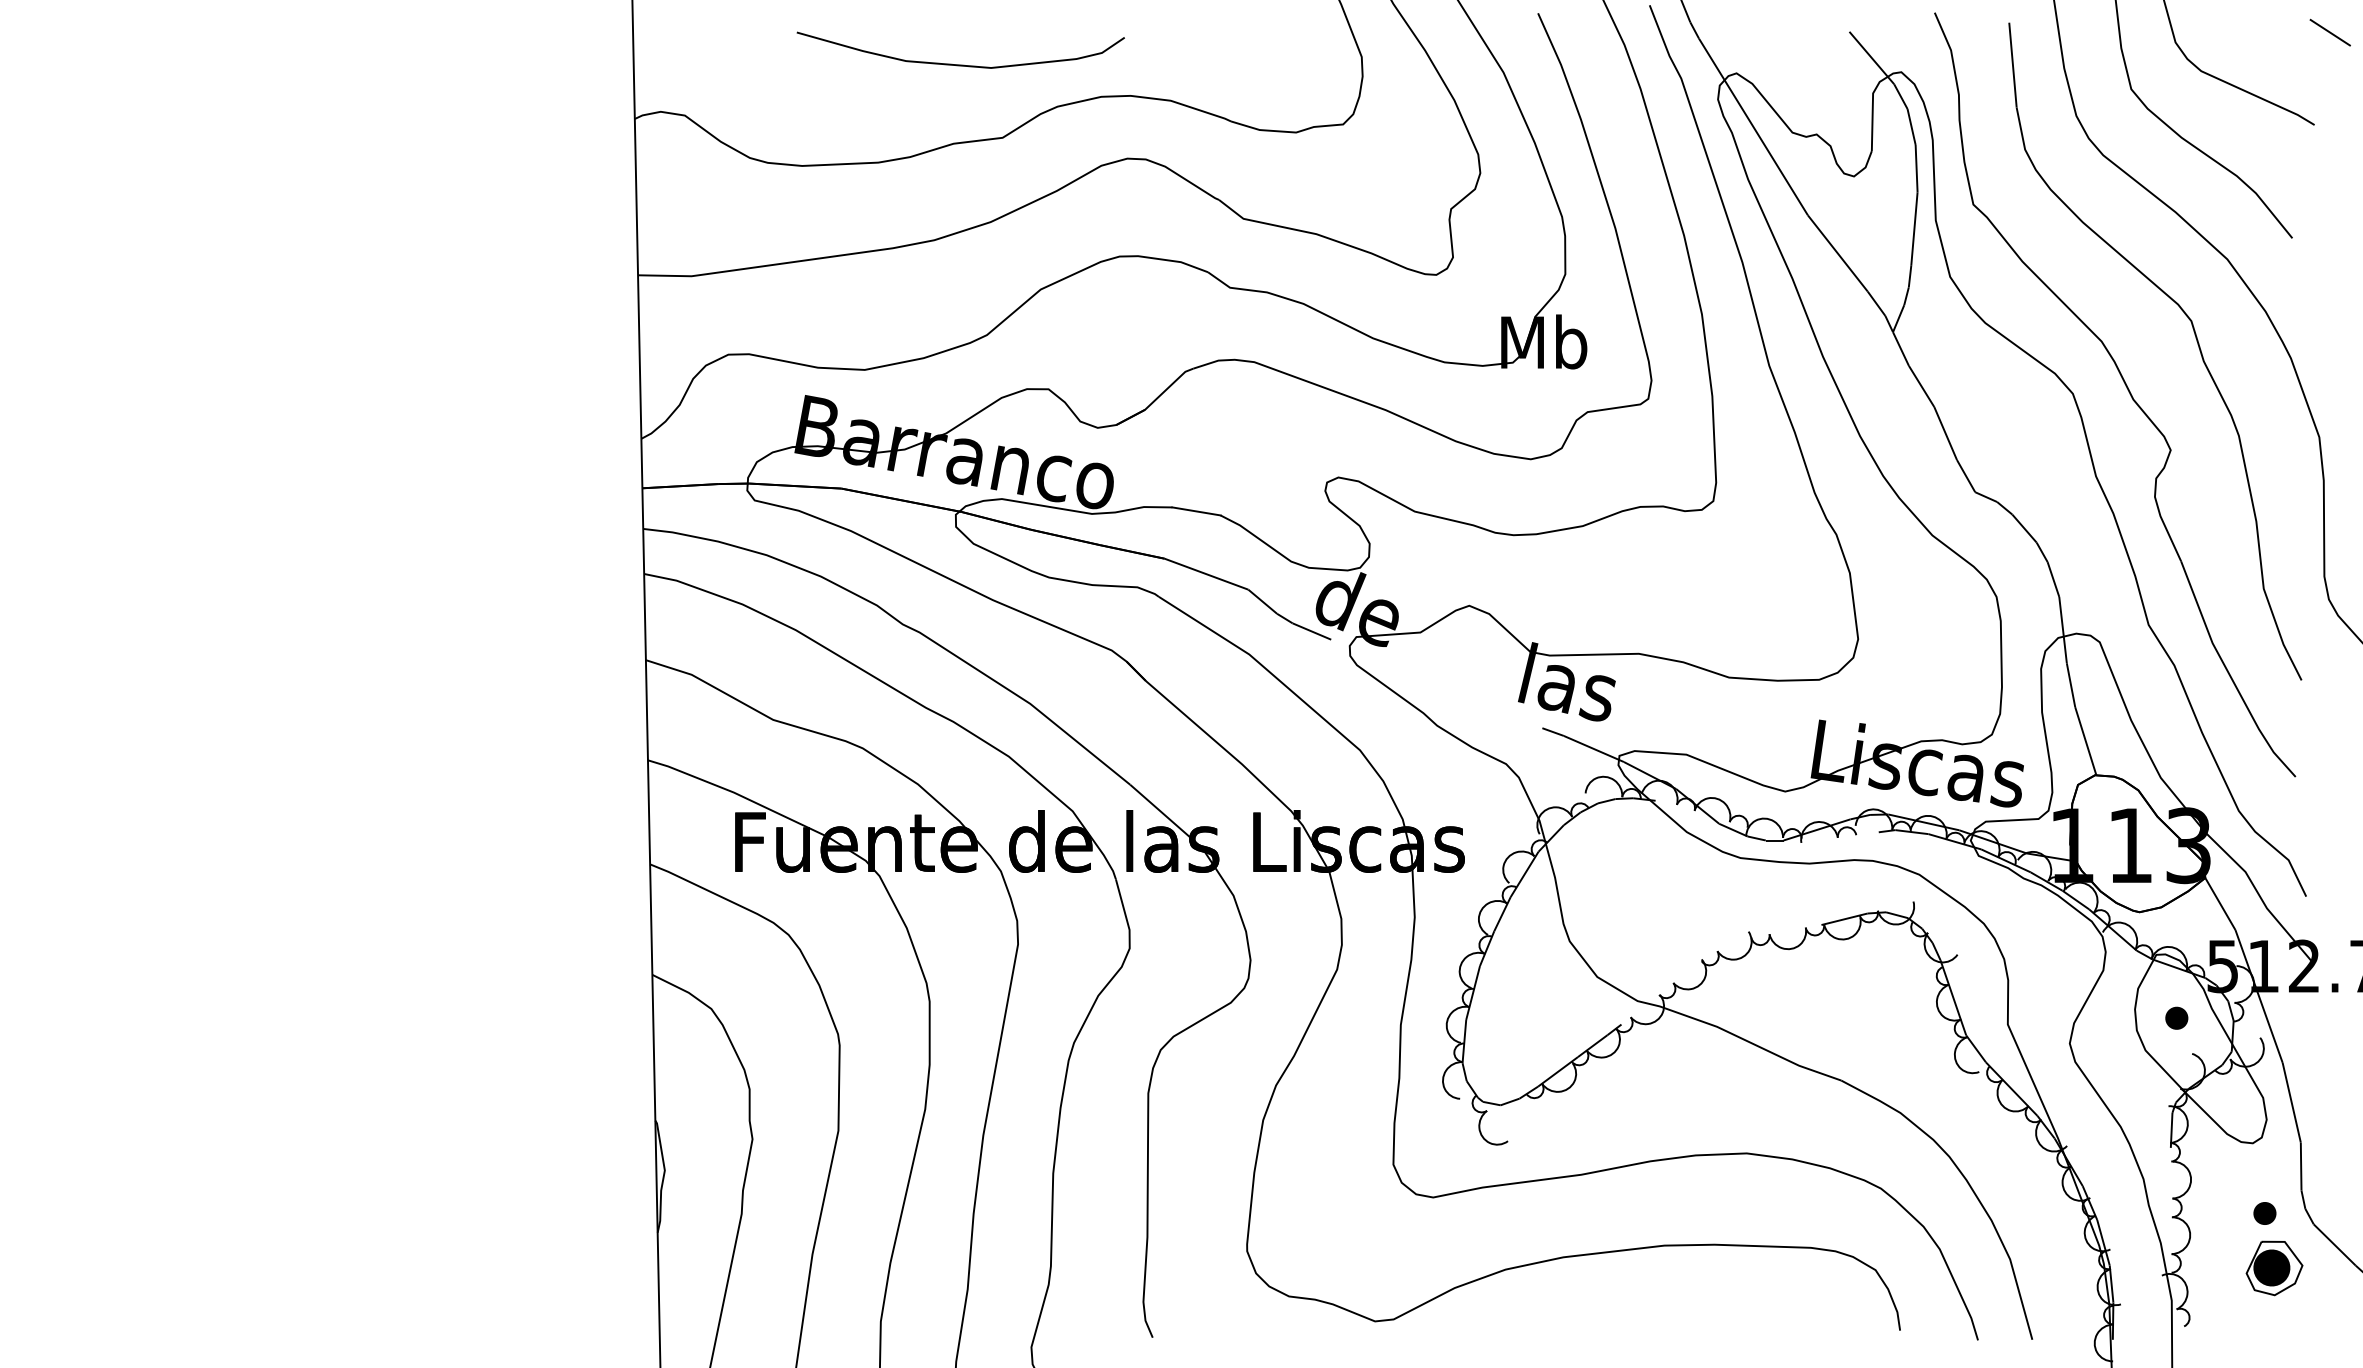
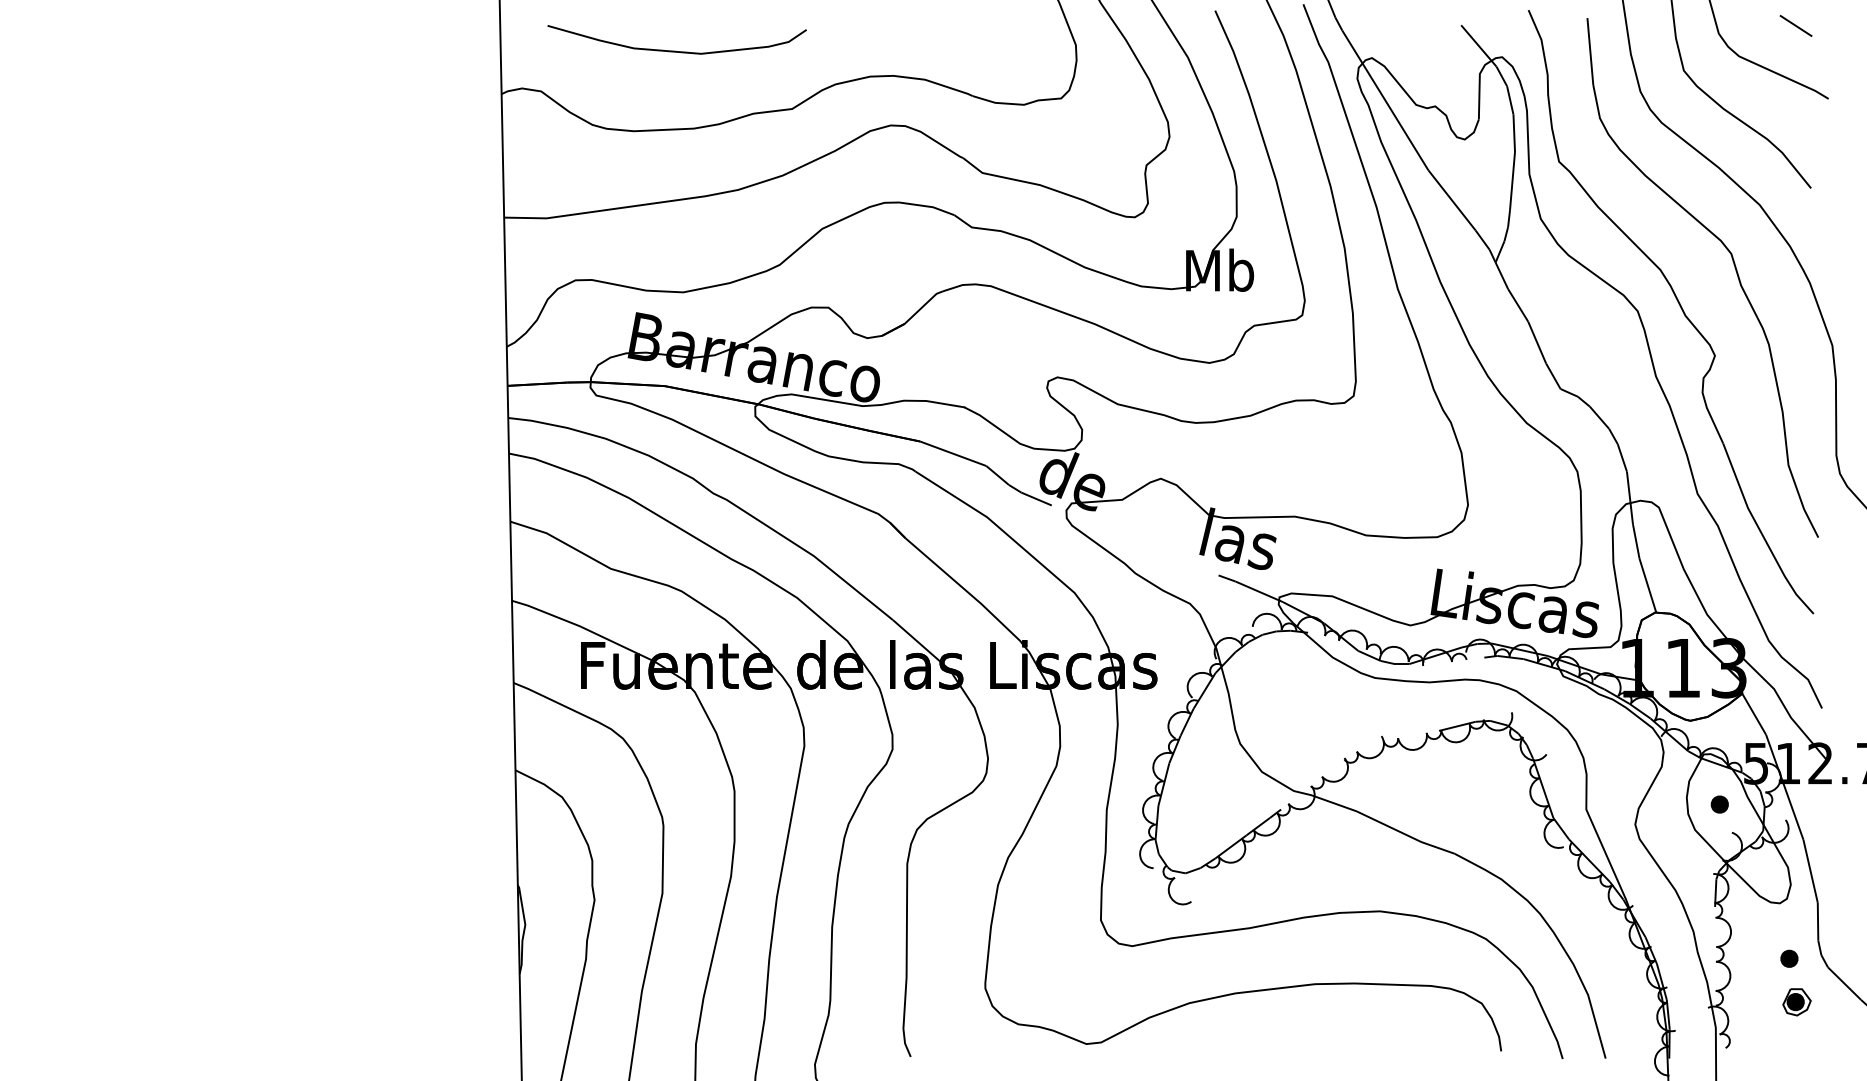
line: (2329, 32) -> (1795, 25), moved
curve: (958, 63) -> (675, 50), moved
part: (2273, 1268) -> (1796, 1002), size x0.62

